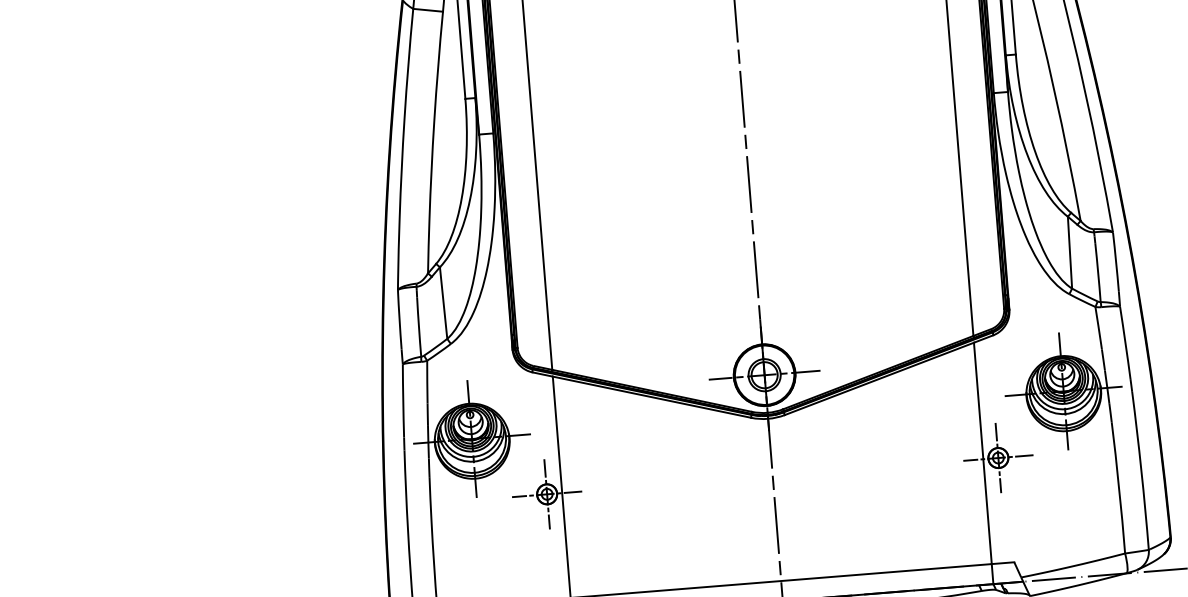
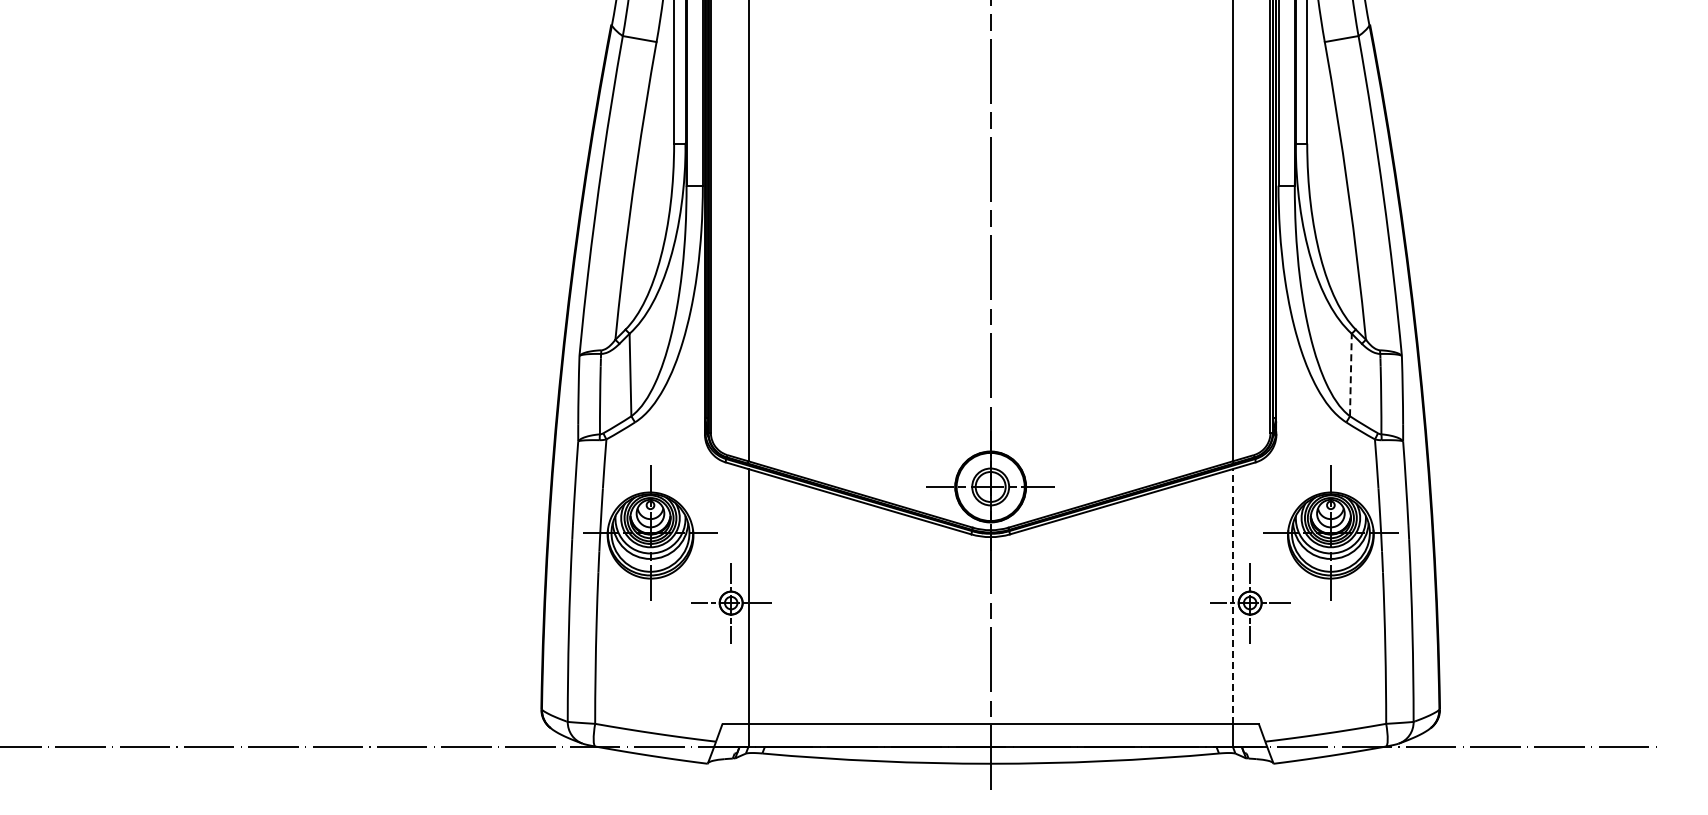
line: (1069, 252) -> (1350, 374), solid -> dashed
line: (982, 452) -> (1232, 595), solid -> dashed

